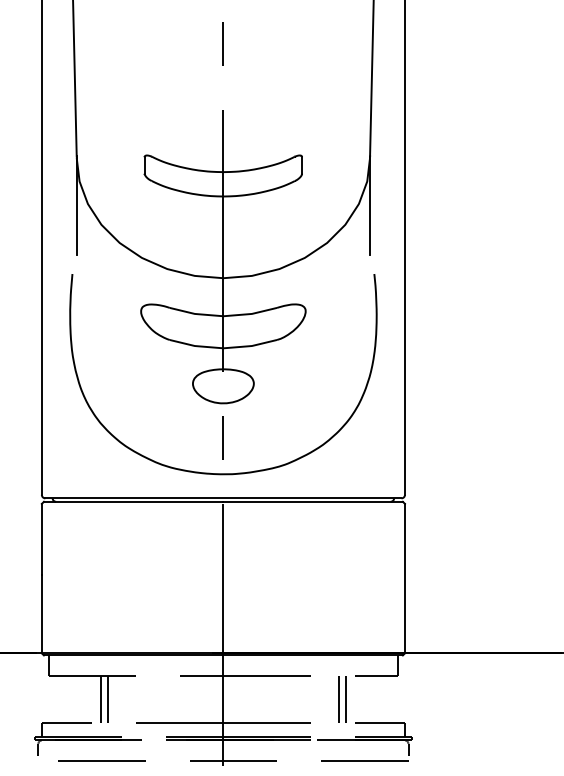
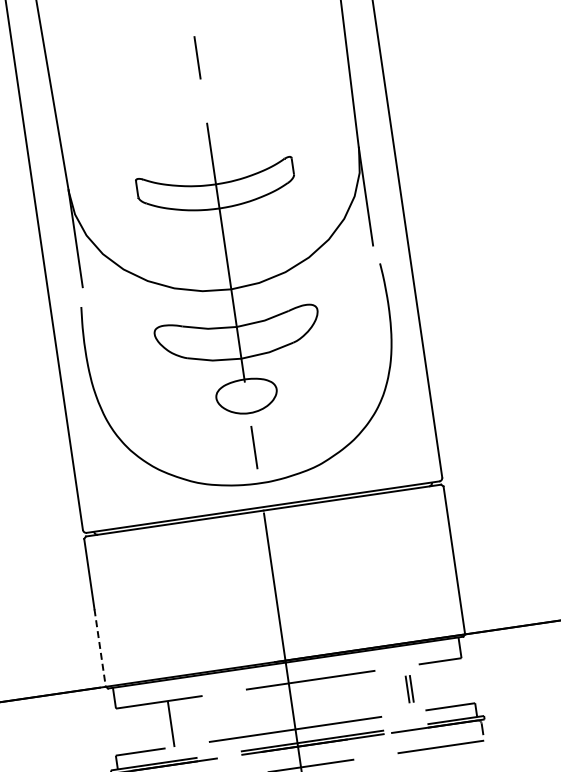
line: (41, 614) -> (99, 648), solid -> dashed
line: (108, 699) -> (178, 722), removed
part: (342, 699) -> (409, 689), size x0.6

